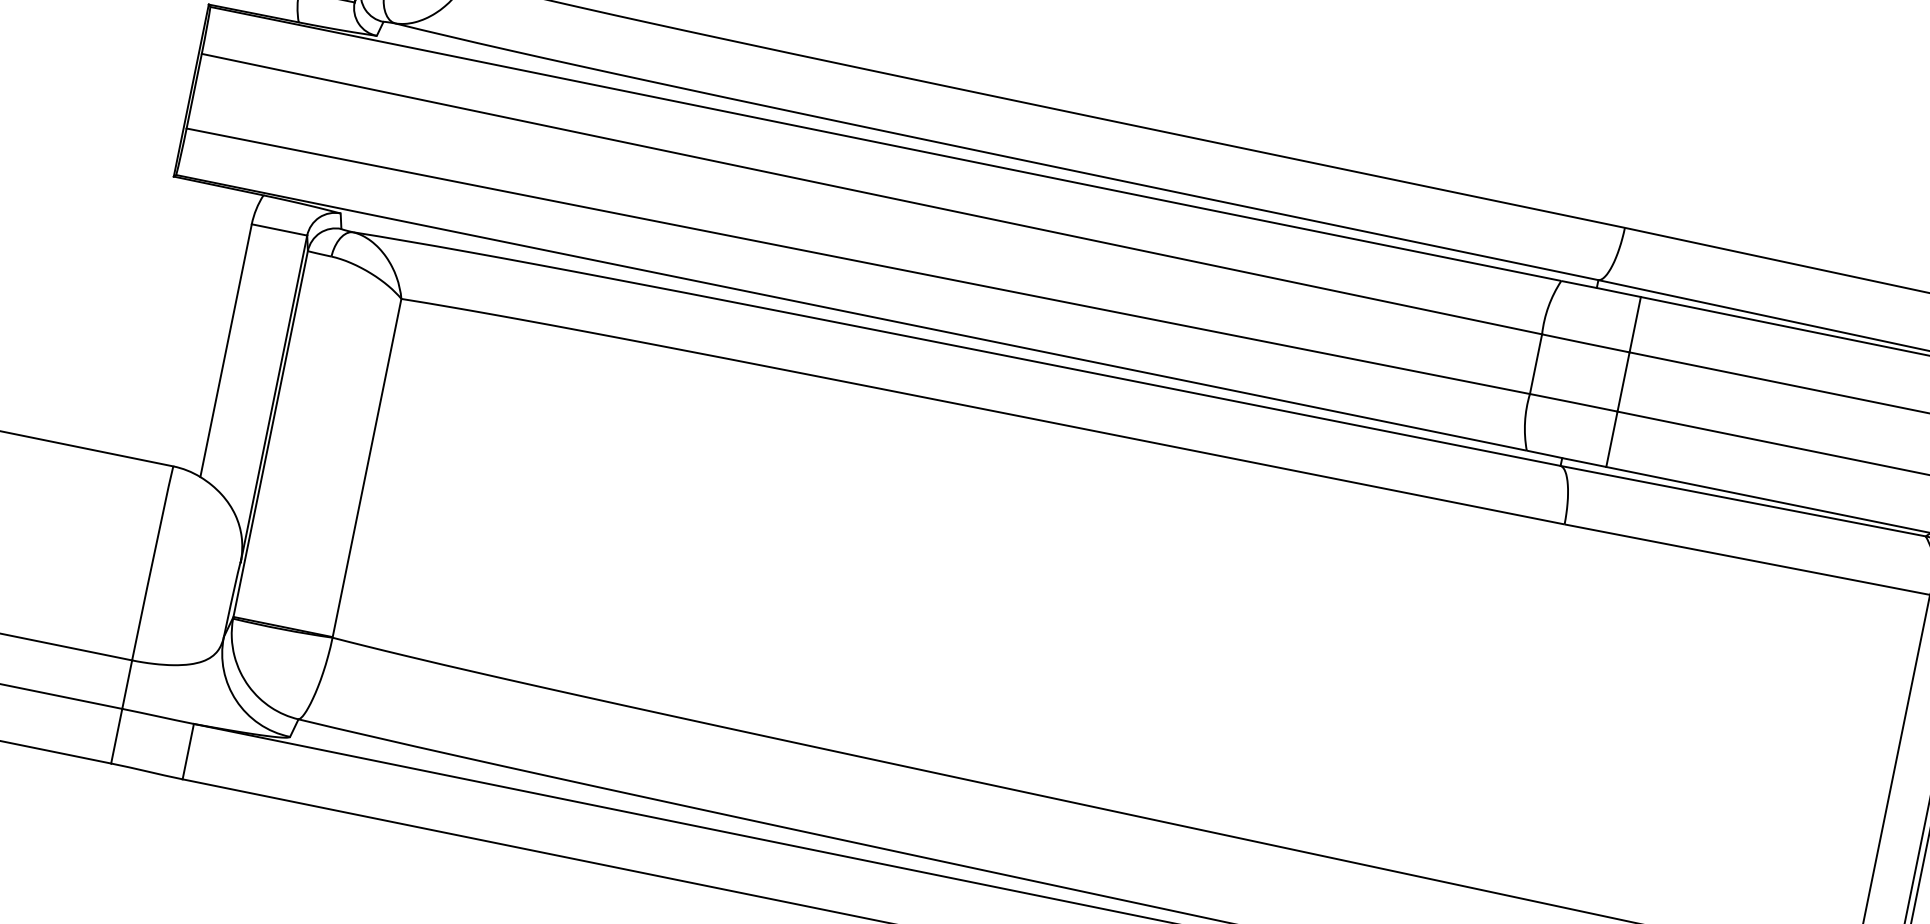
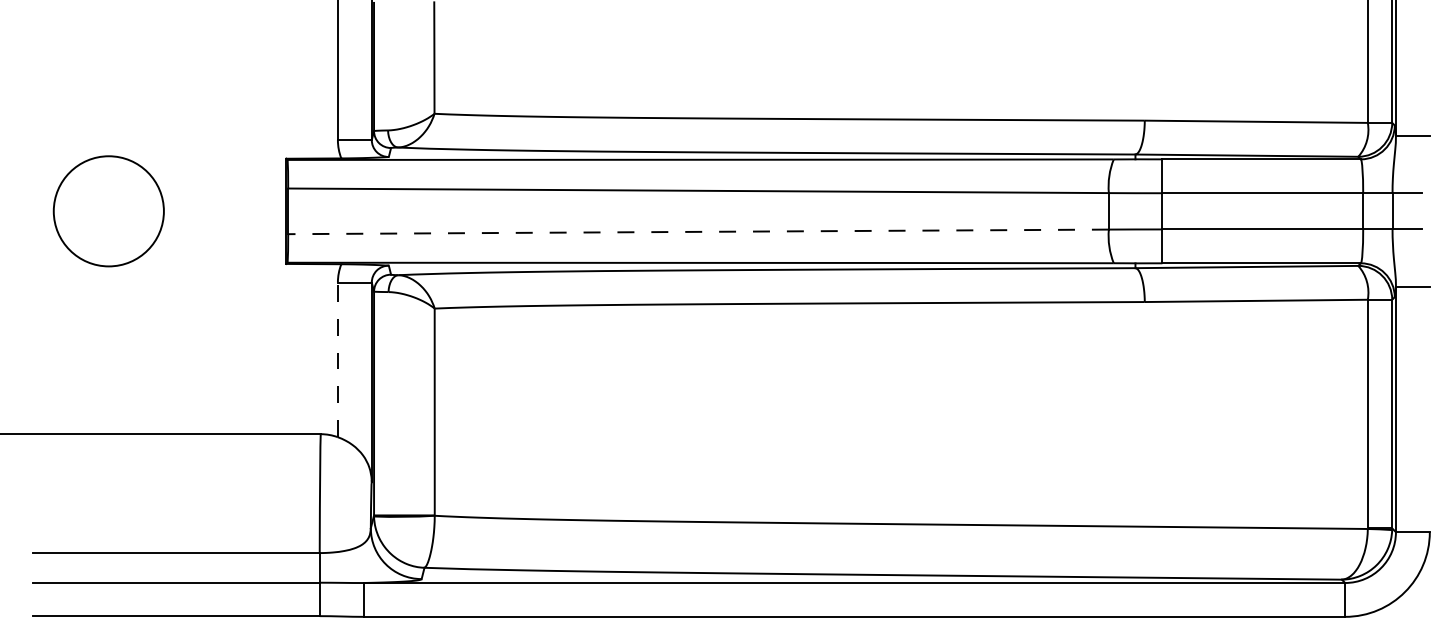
line: (858, 260) -> (698, 231), solid -> dashed
line: (225, 349) -> (337, 359), solid -> dashed

